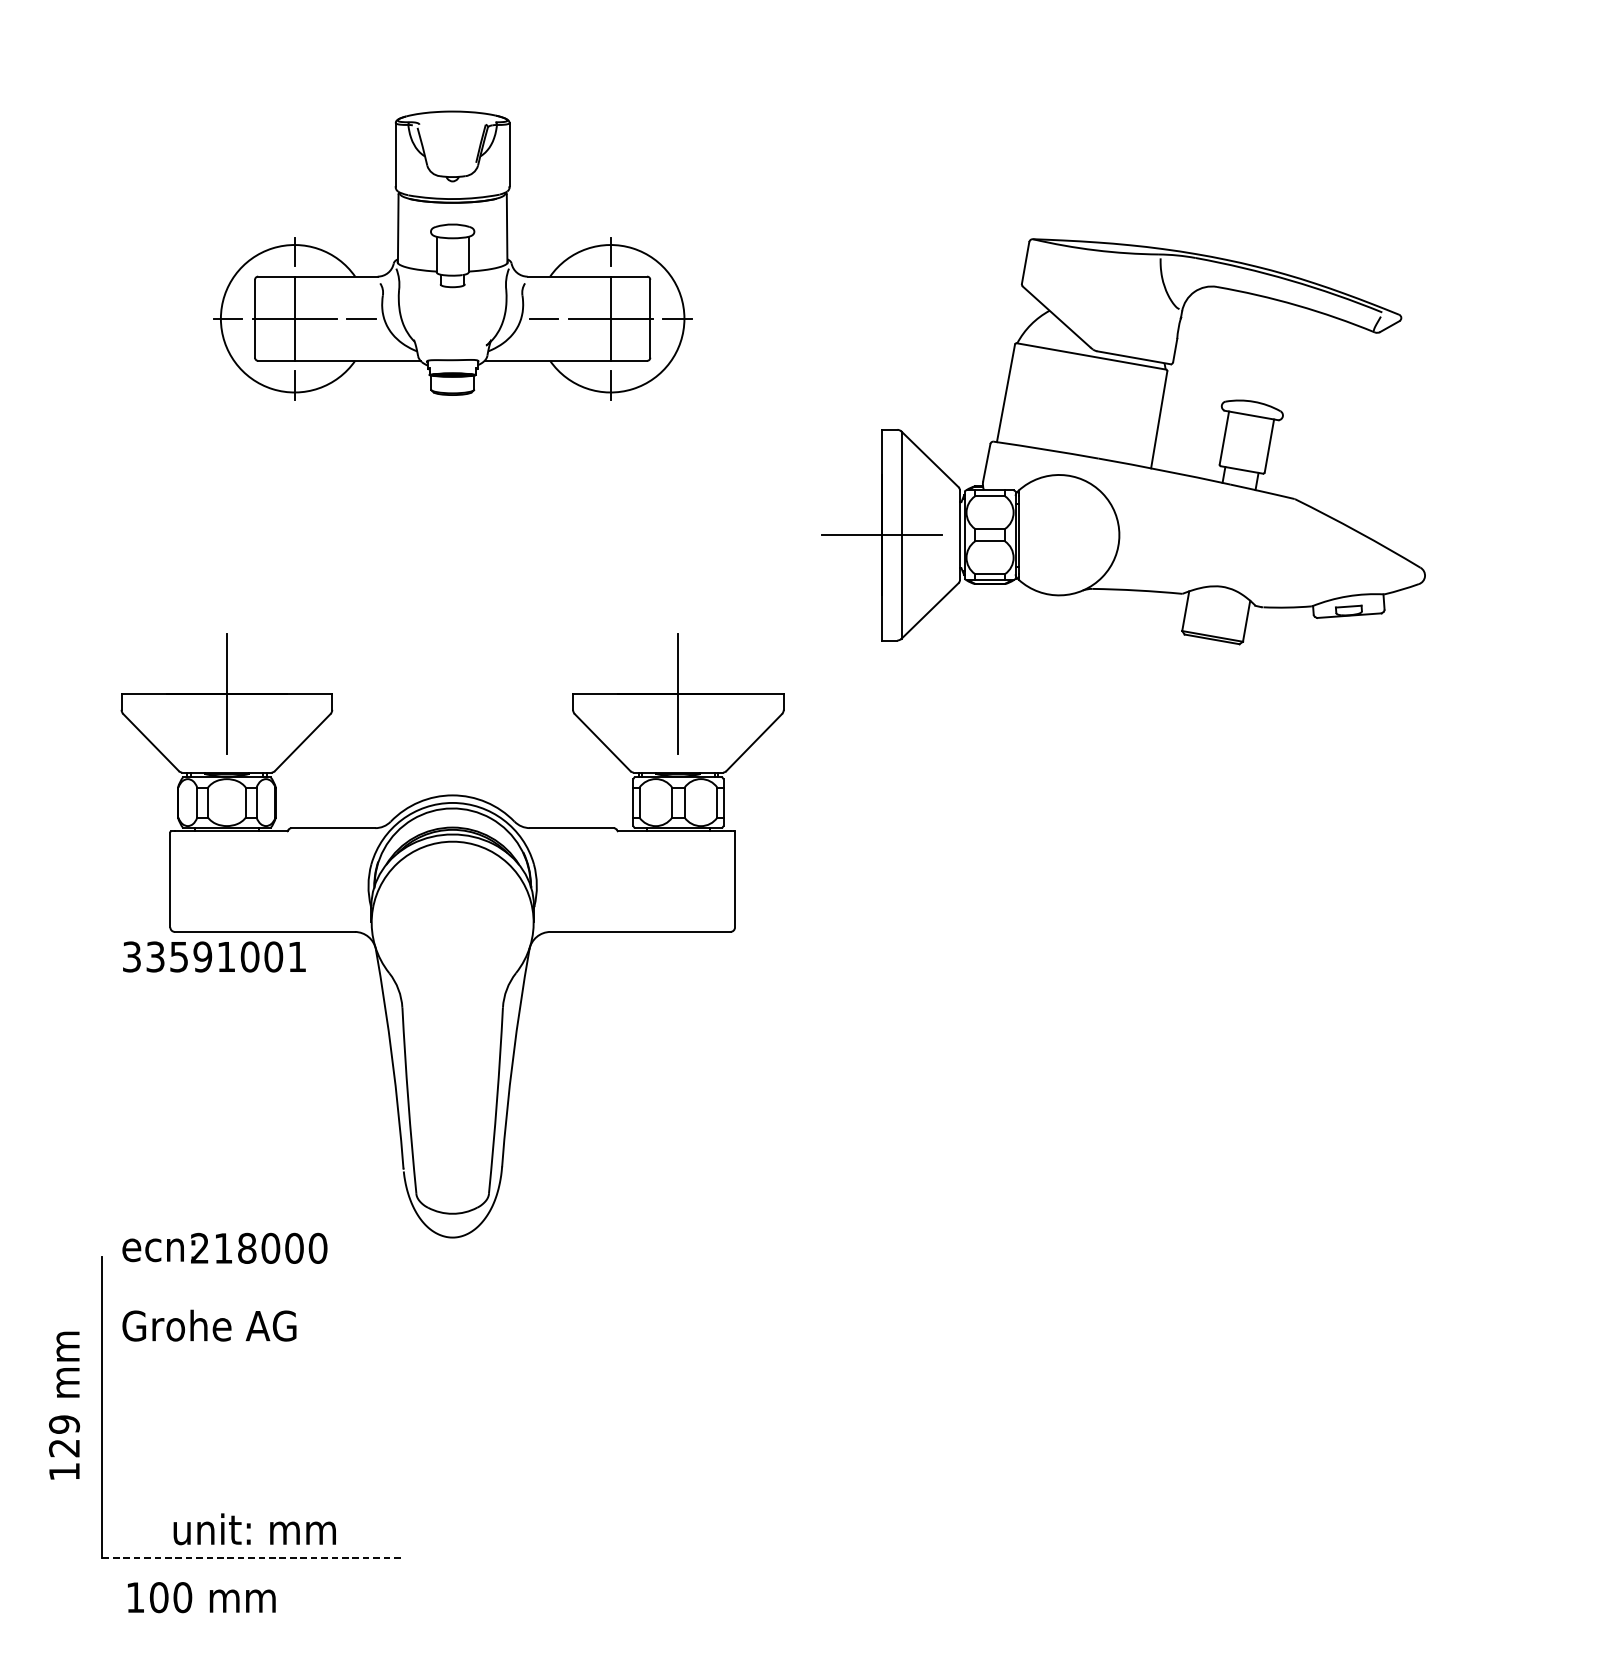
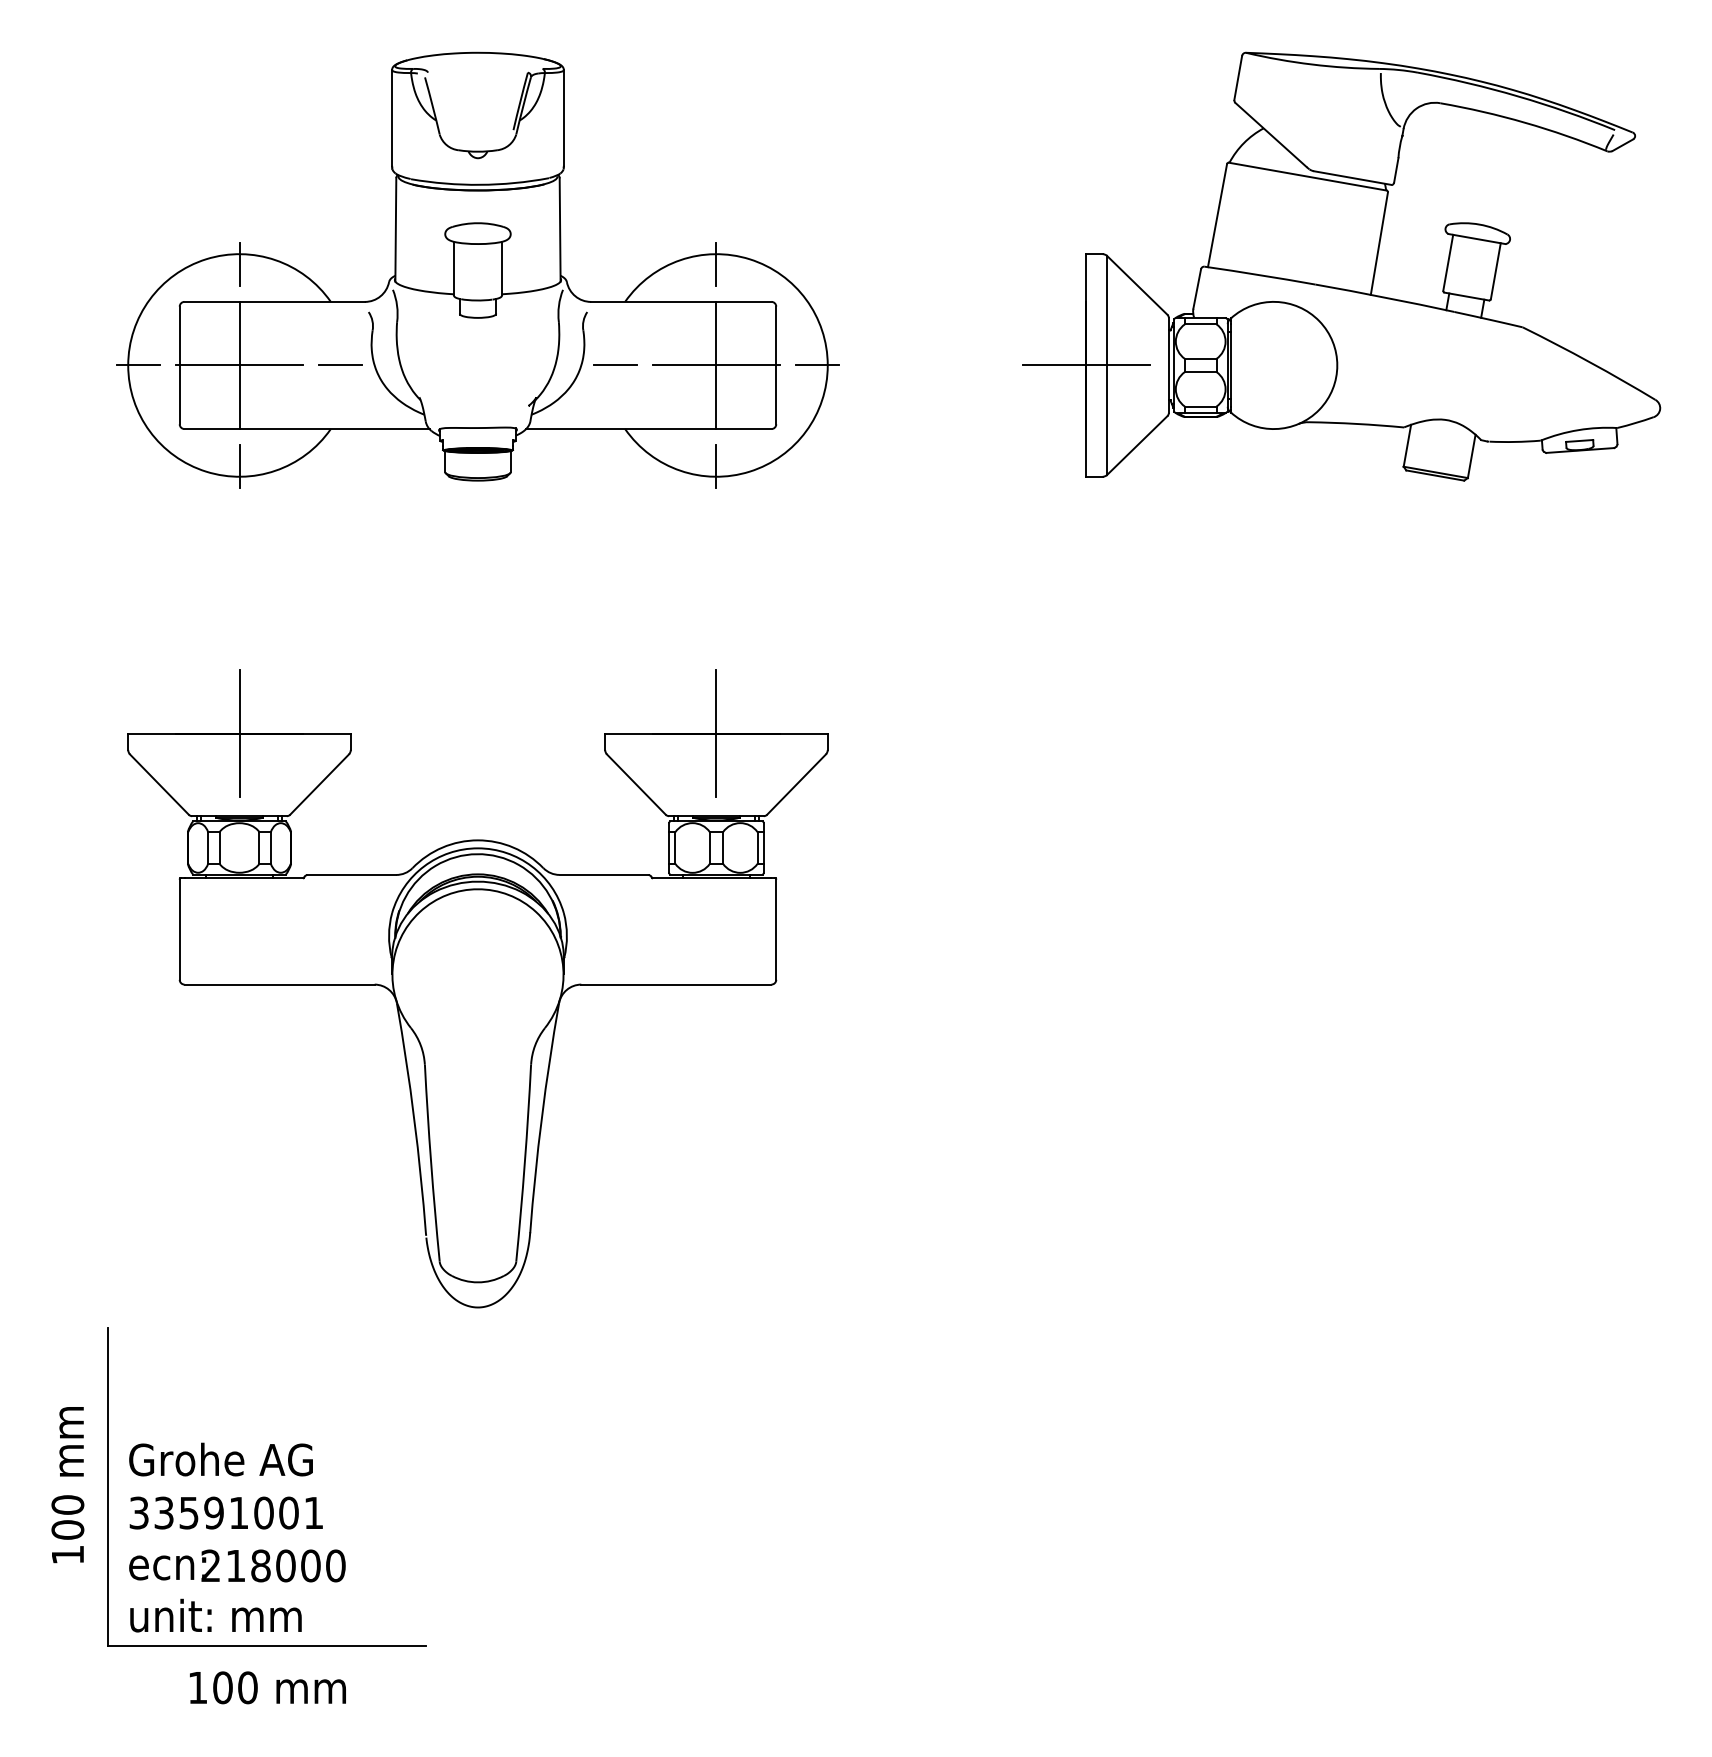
part: (452, 255) -> (477, 269), size x1.43
part: (1123, 441) -> (1341, 266), moved
text: (213, 956) -> (225, 1512), moved
text: (225, 1248) -> (237, 1565), moved
text: (208, 1325) -> (220, 1459), moved
text: (64, 1436) -> (67, 1517), 129 -> 100
text: (254, 1529) -> (215, 1615), moved
line: (253, 1557) -> (267, 1645), dashed -> solid
text: (201, 1597) -> (267, 1687), moved

